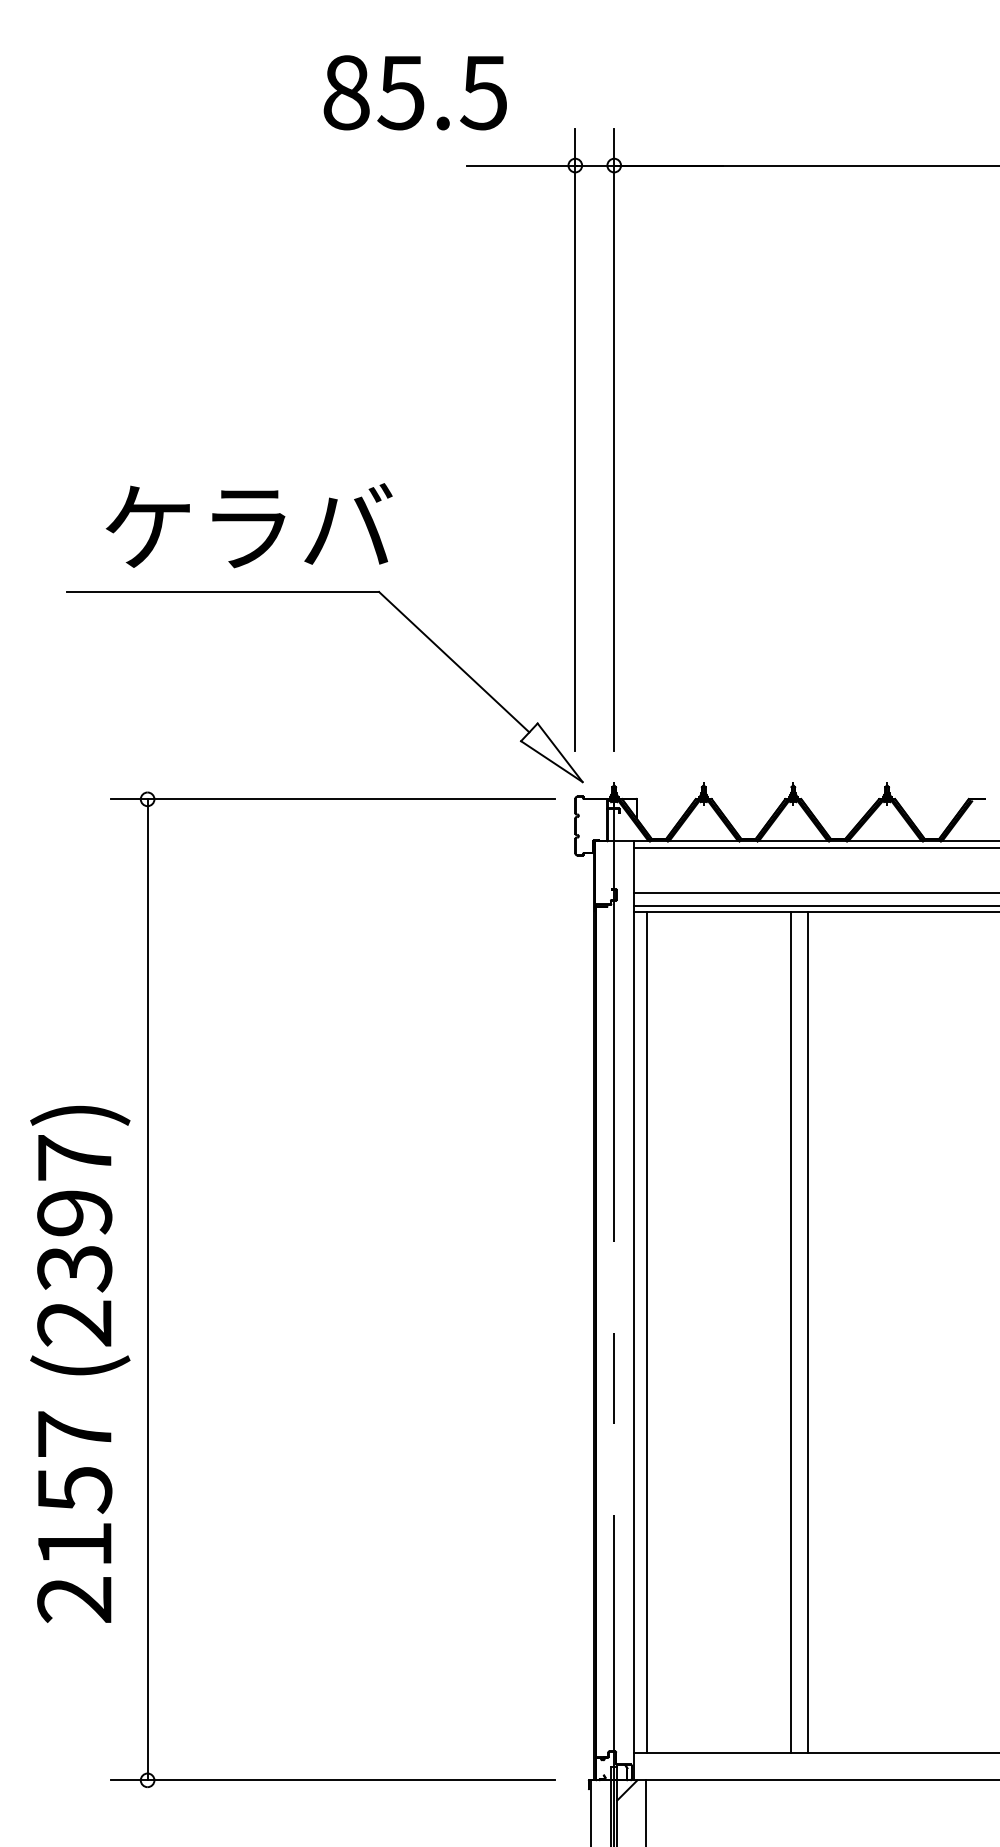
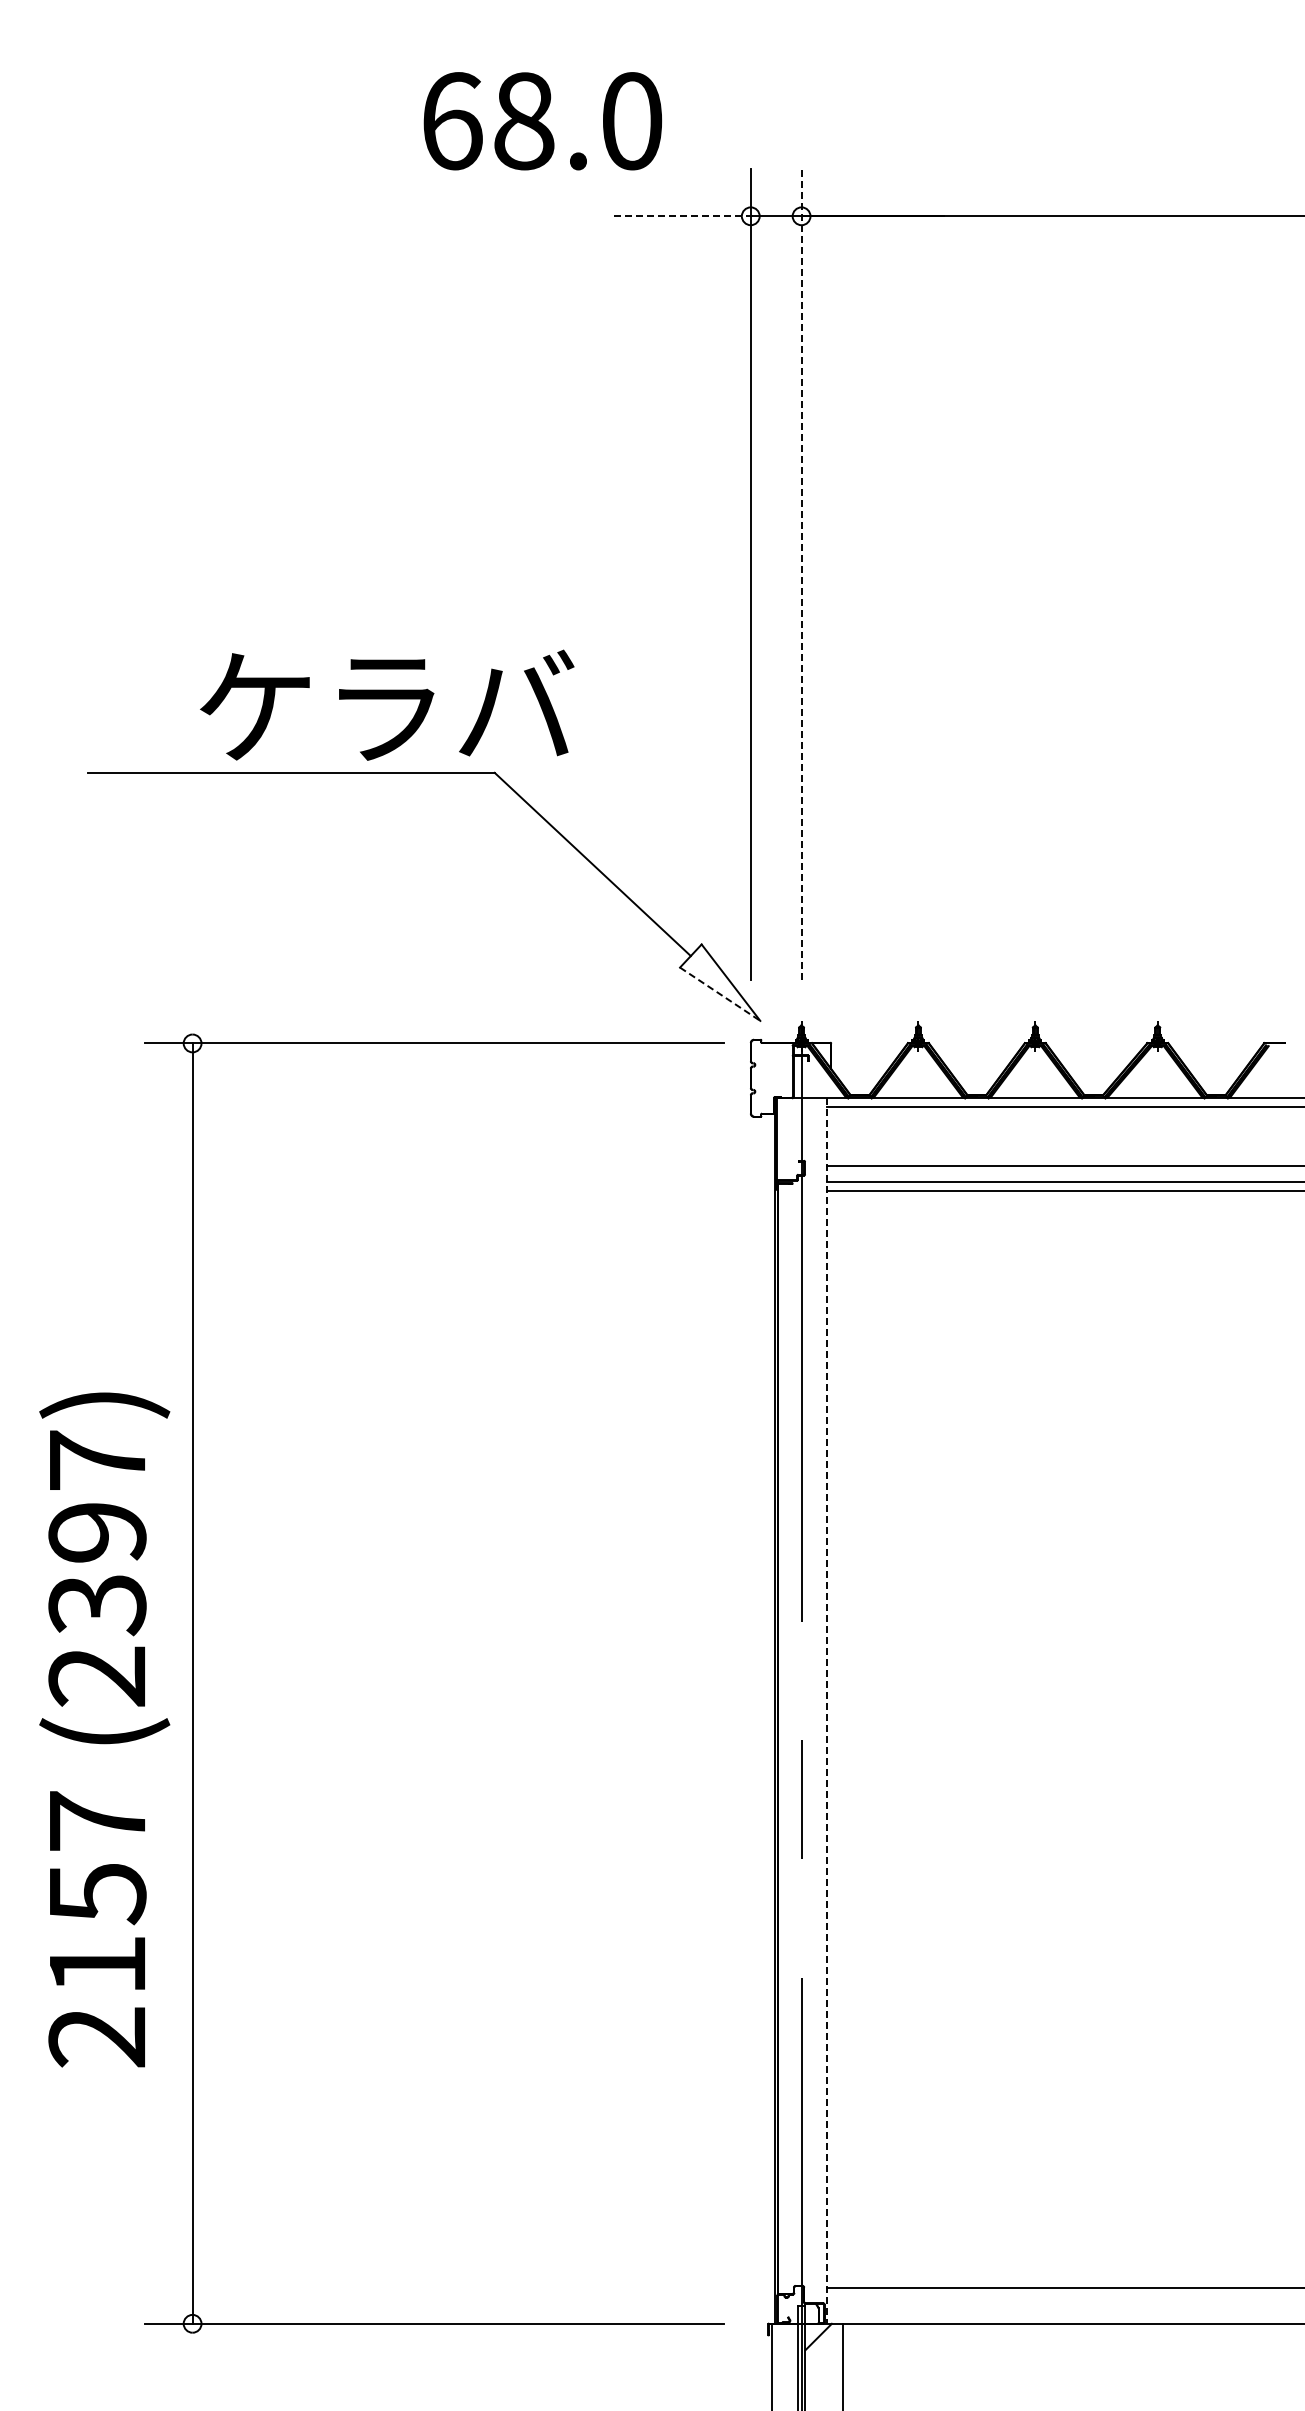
text: (415, 92) -> (542, 121), 85.5 -> 68.0
line: (521, 165) -> (680, 216), solid -> dashed
line: (614, 440) -> (801, 574), solid -> dashed
text: (249, 525) -> (387, 704), moved
line: (552, 761) -> (720, 994), solid -> dashed
line: (633, 1311) -> (826, 1711), solid -> dashed
line: (647, 1332) -> (844, 1739), removed
line: (791, 1332) -> (1032, 1739), removed
line: (808, 1332) -> (1054, 1739), removed
text: (80, 1364) -> (104, 1729), moved

